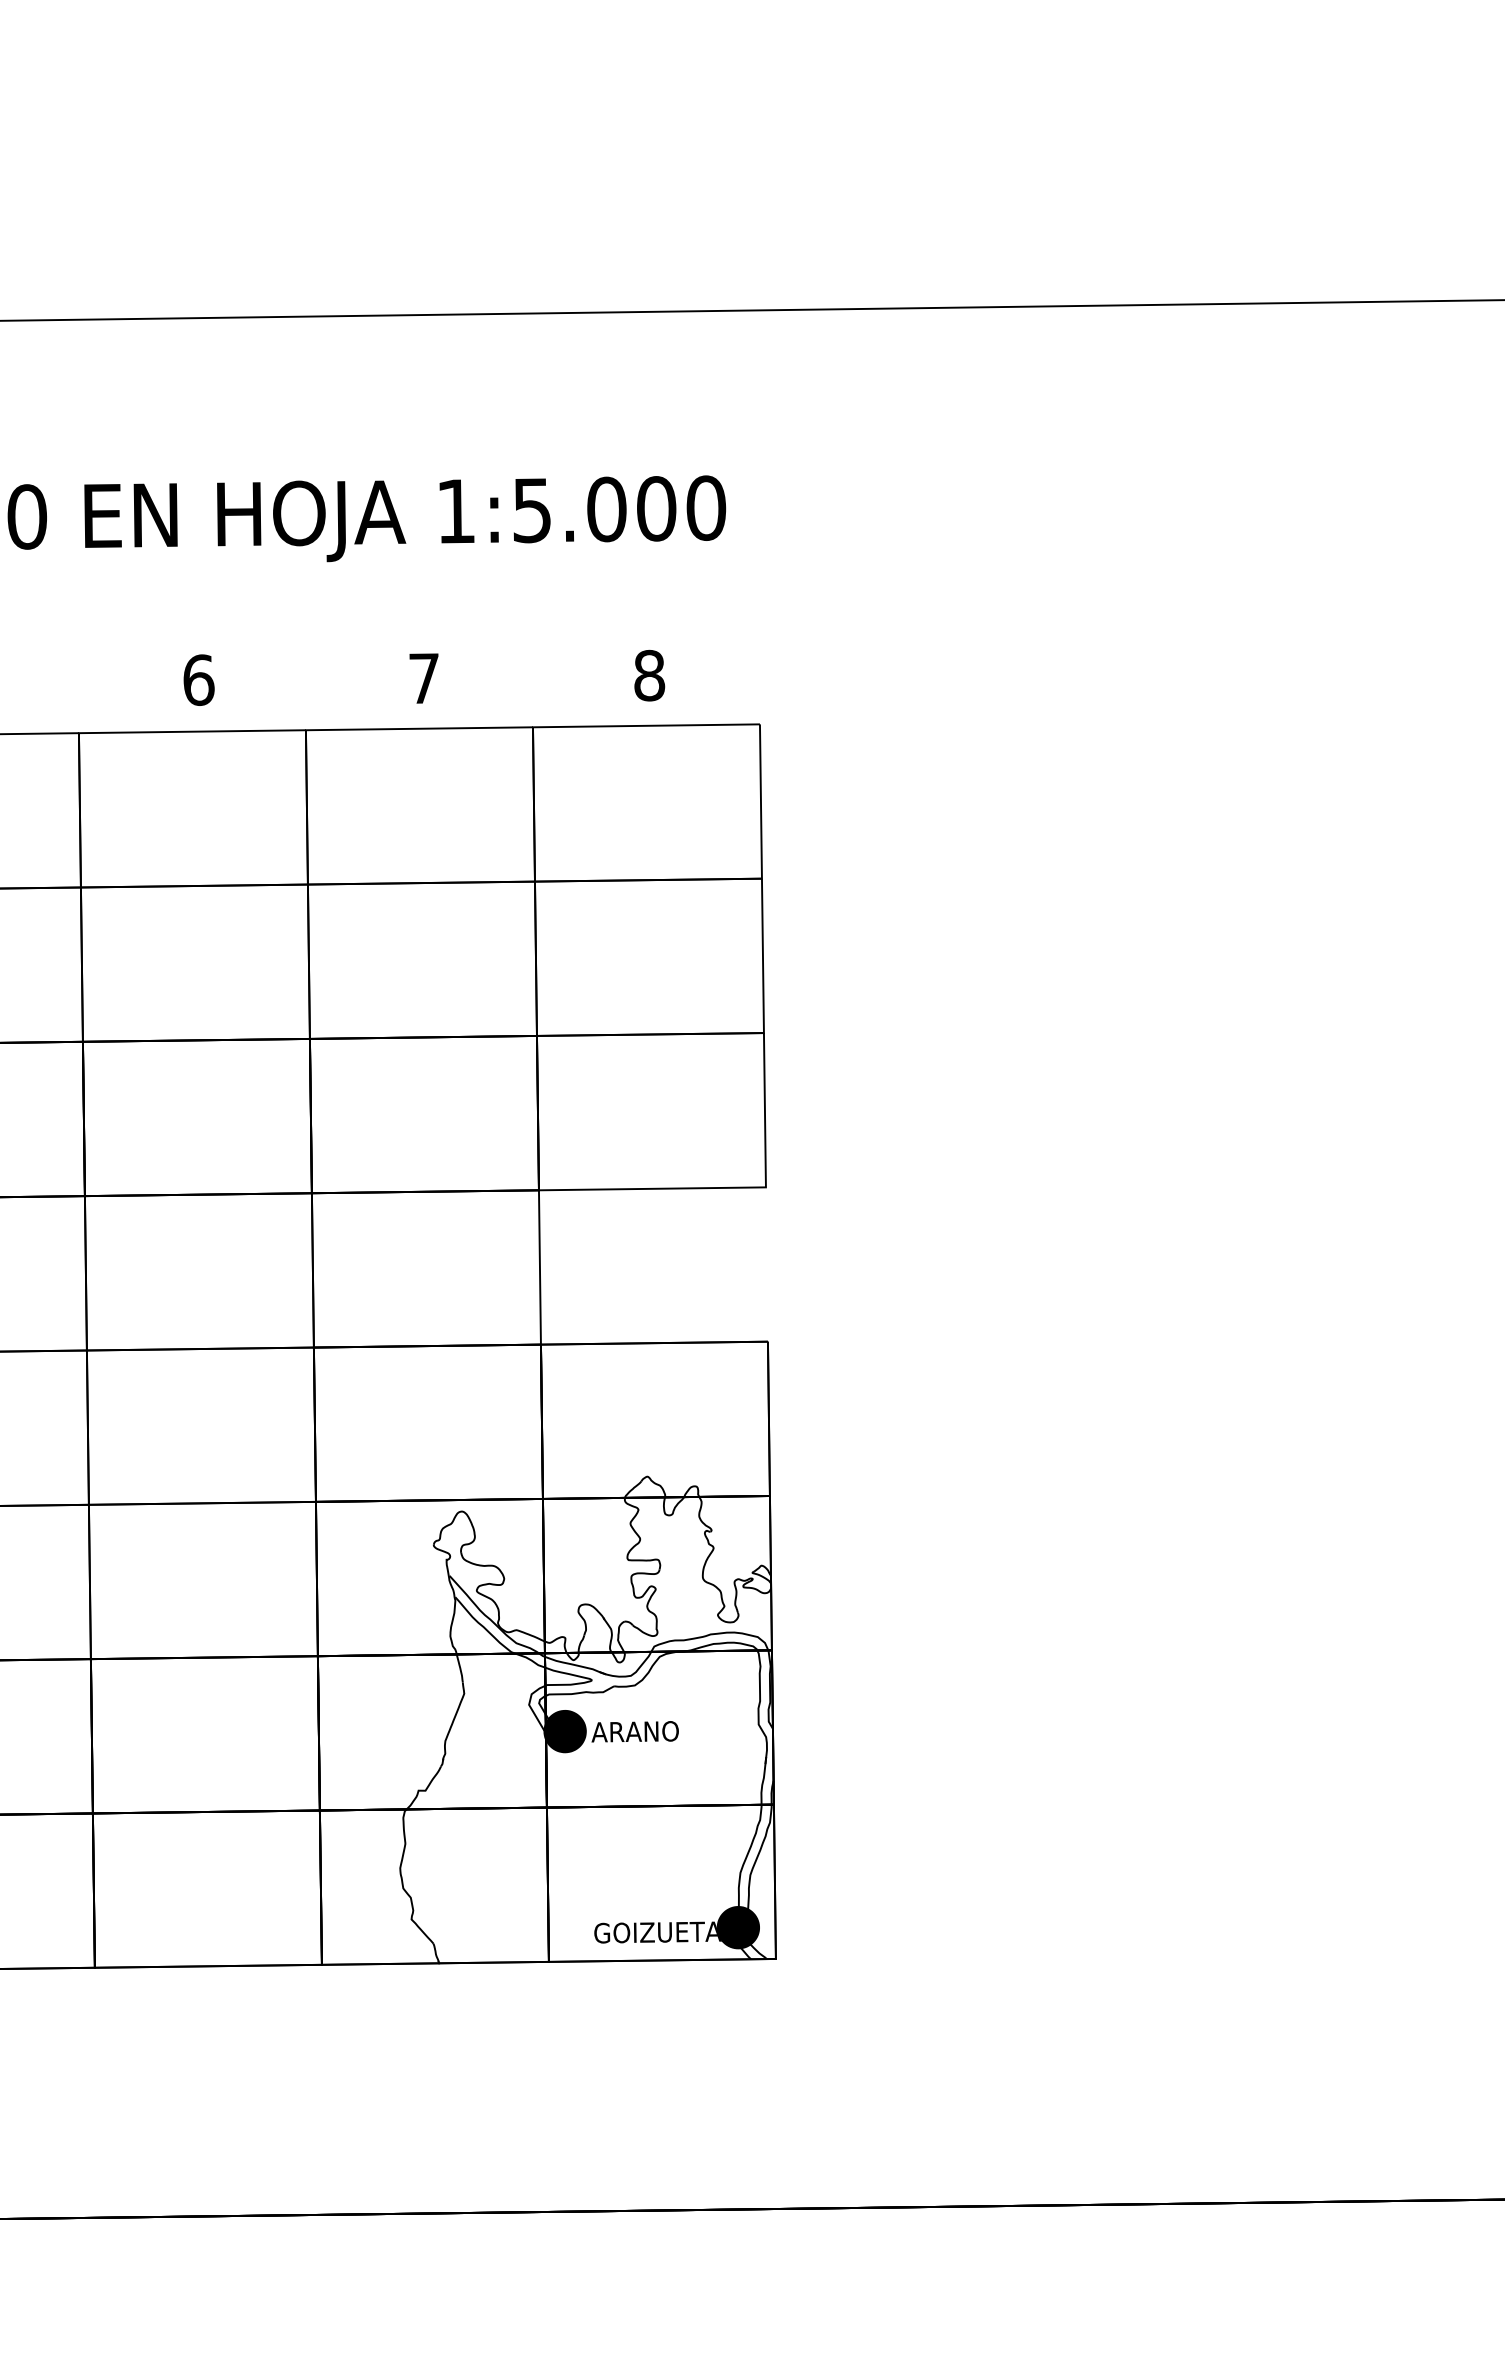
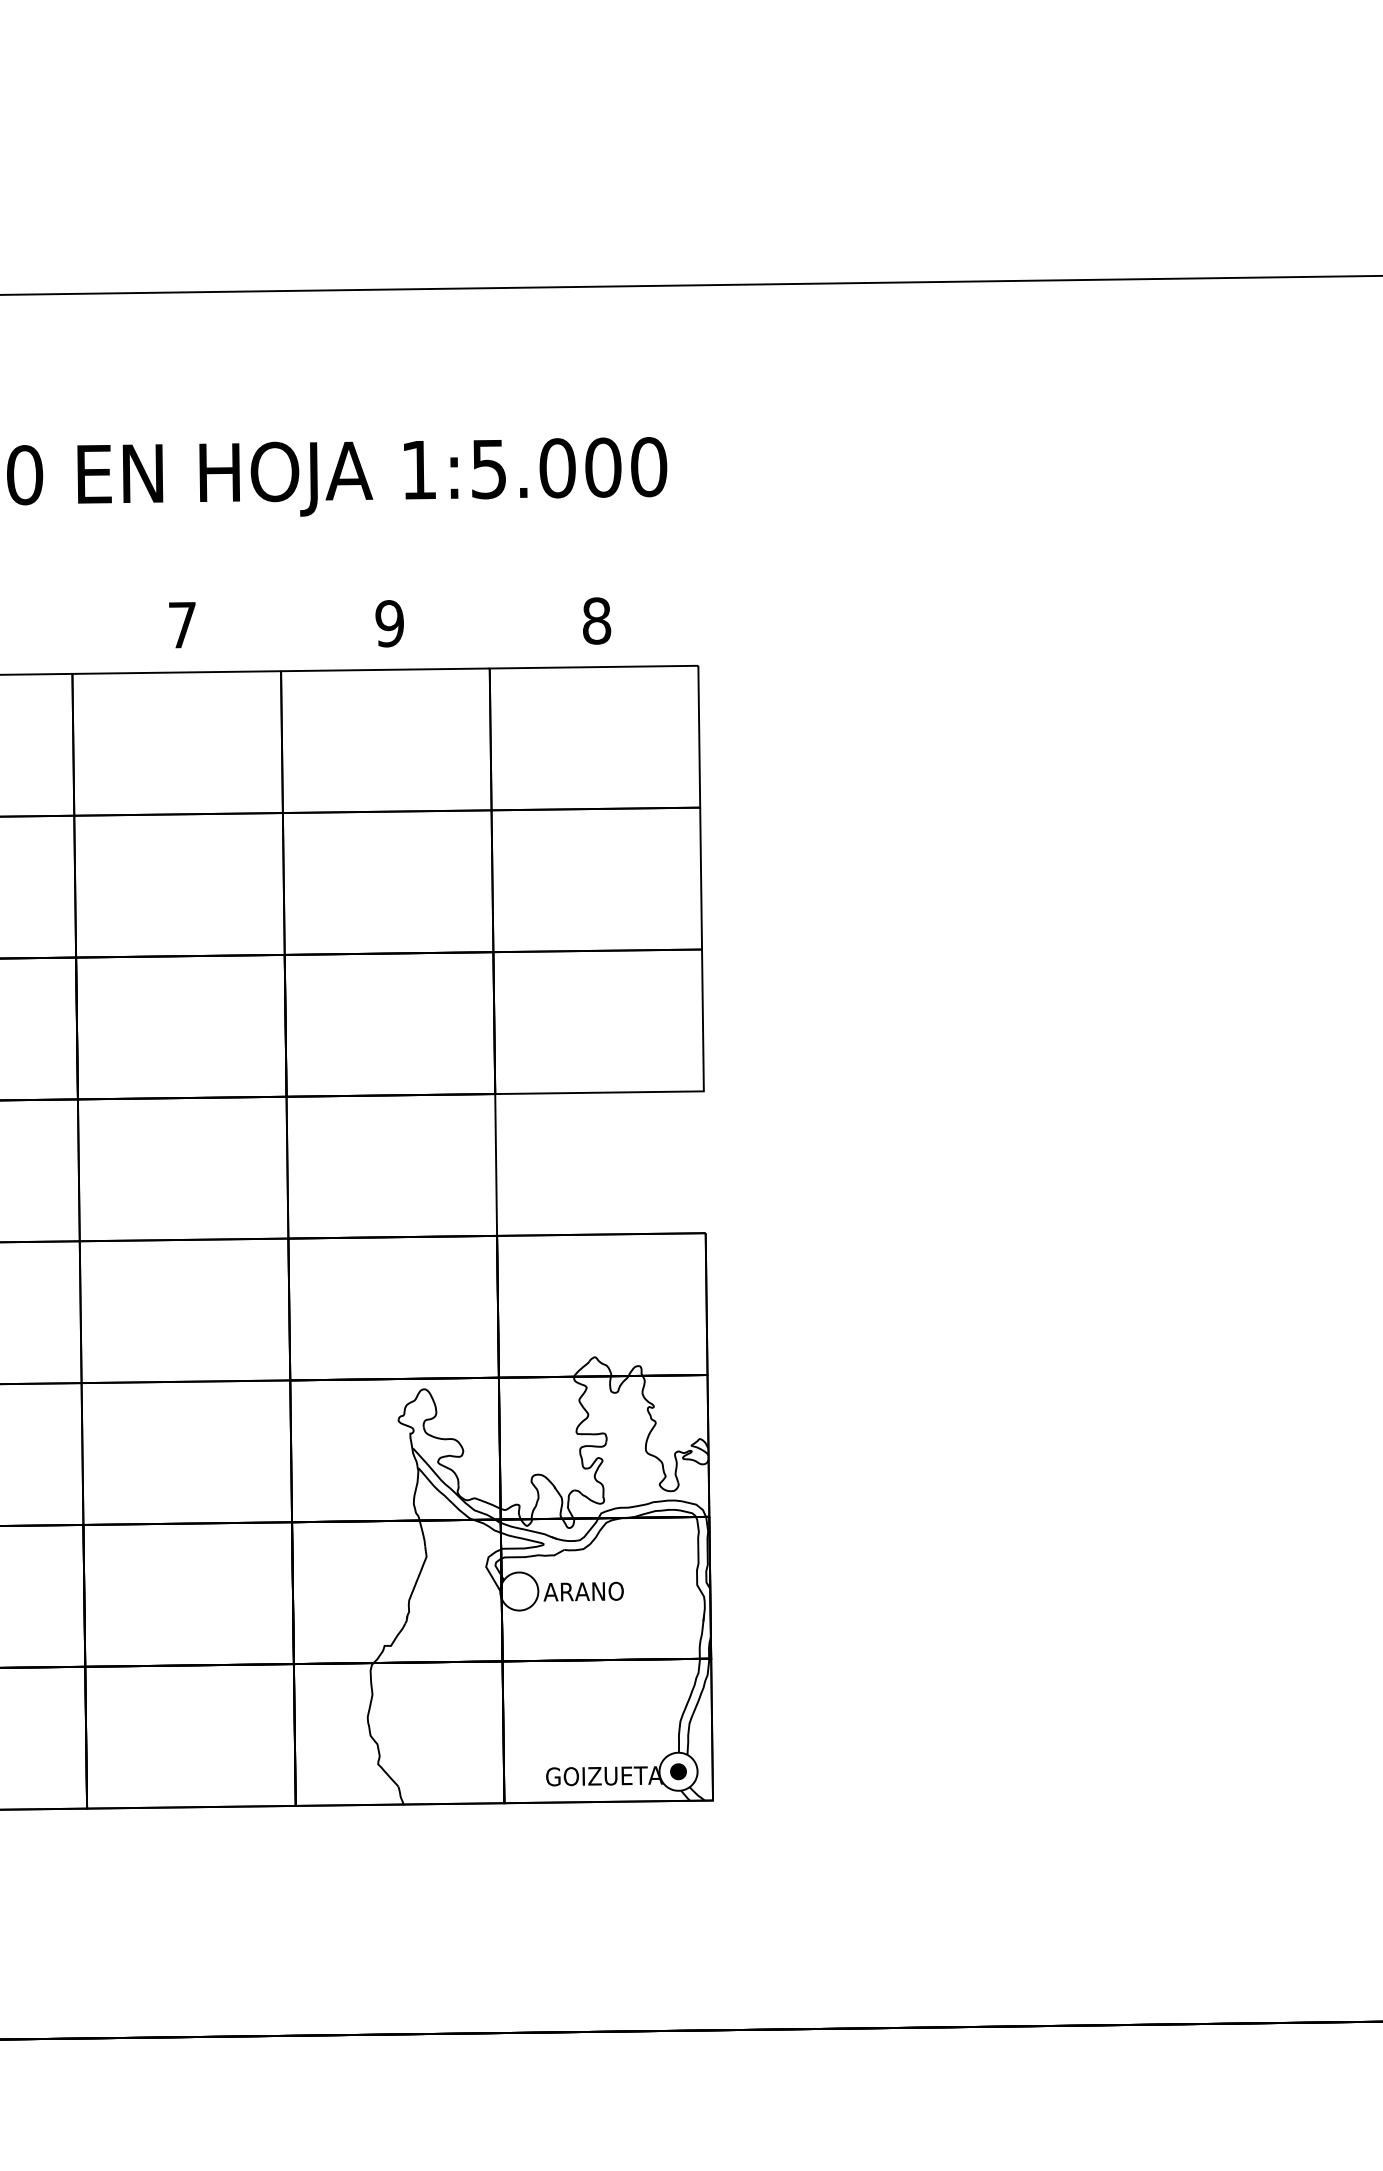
text: (423, 678) -> (389, 623), 7 -> 9
text: (198, 679) -> (182, 624), 6 -> 7
fill: (564, 1731) -> (518, 1591), removed
fill: (564, 1731) -> (518, 1591), removed
fill: (738, 1927) -> (678, 1771), removed

